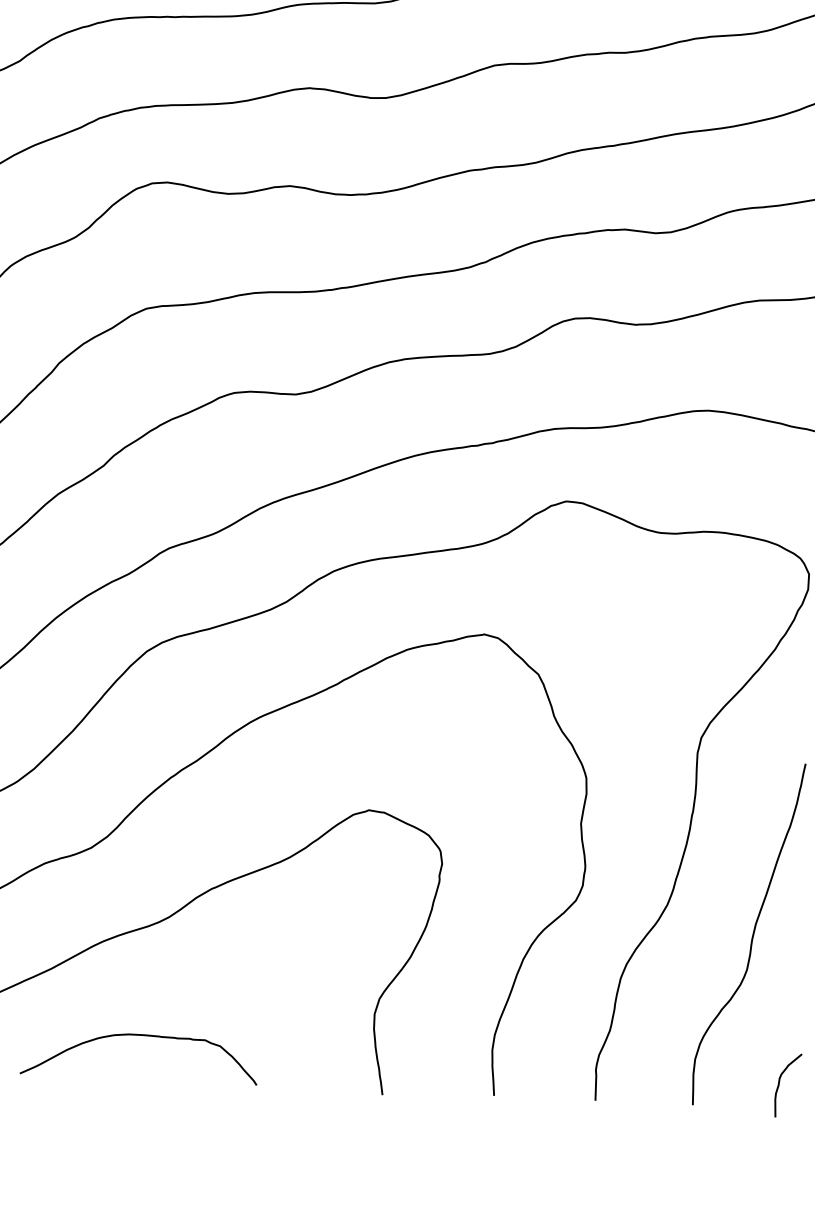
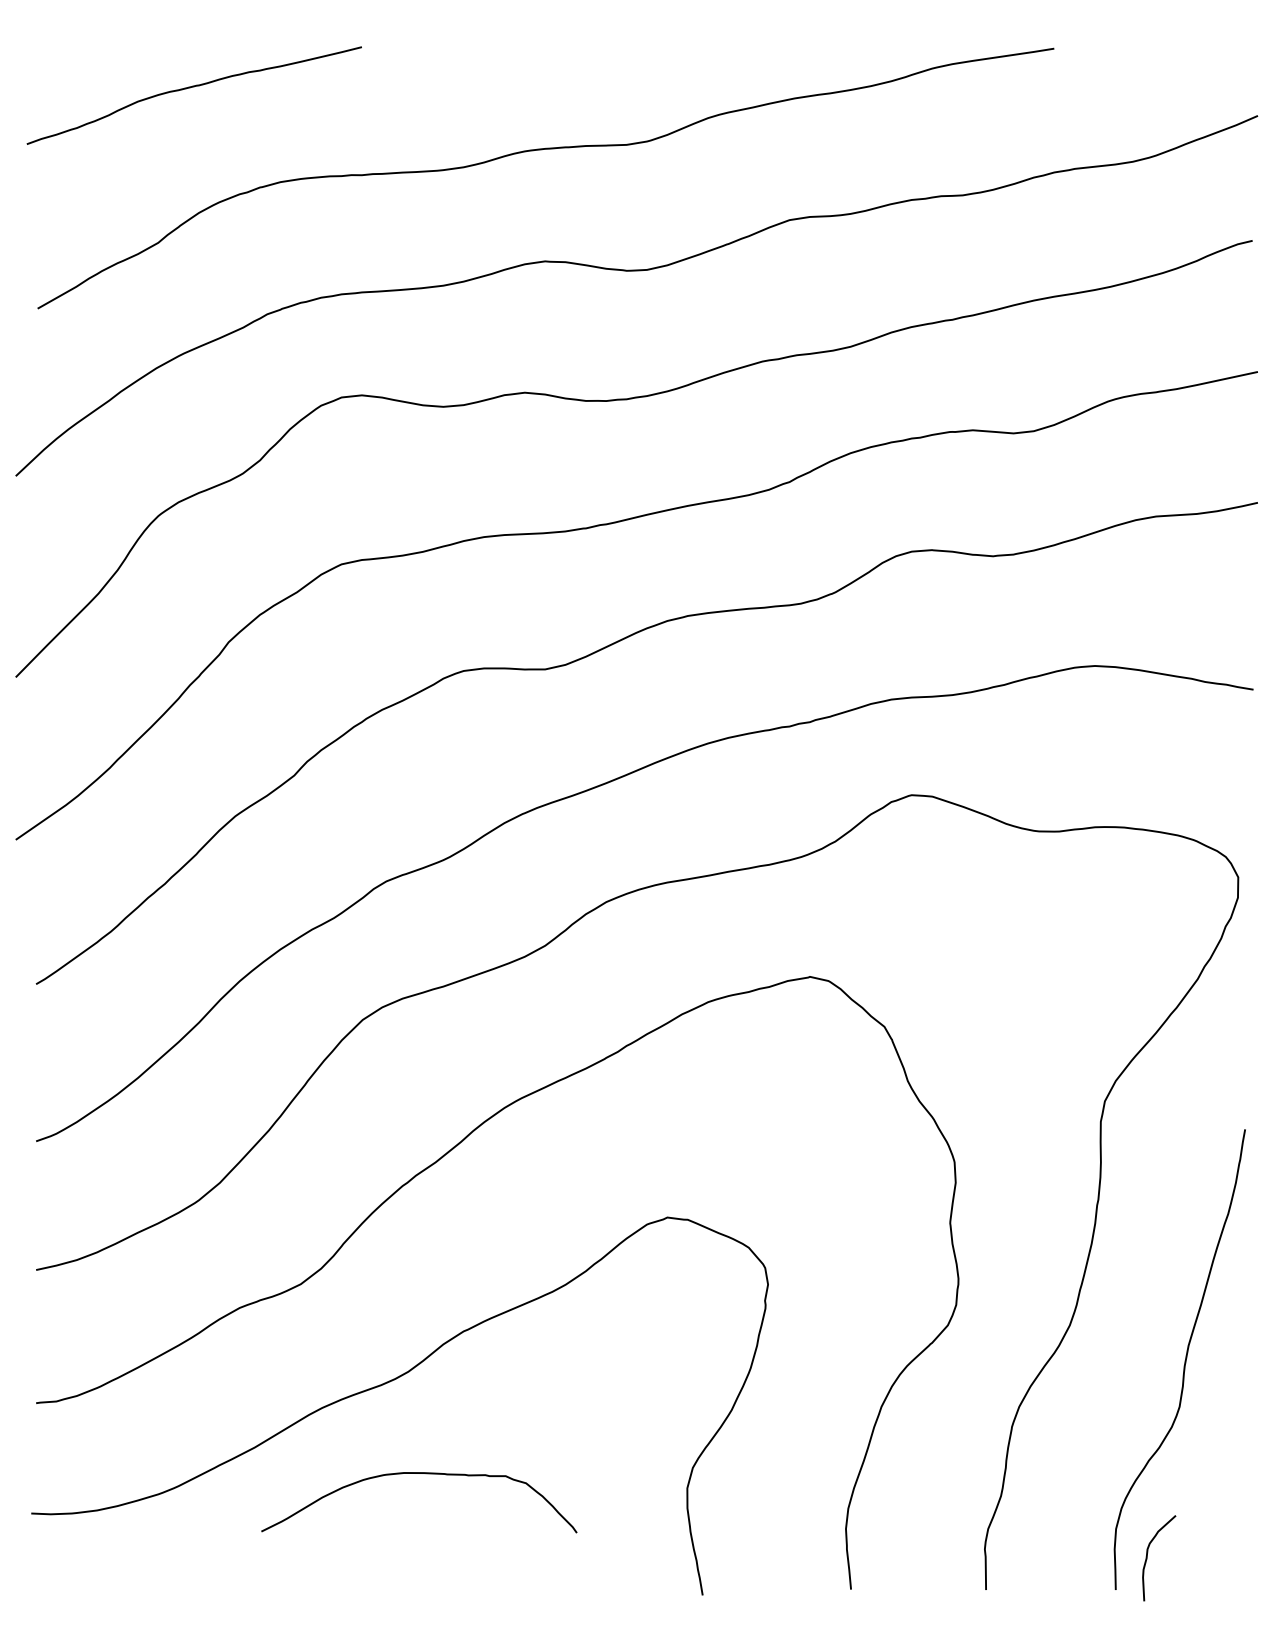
curve: (145, 1036) -> (425, 1474), moved
curve: (779, 1085) -> (1147, 1558), moved

